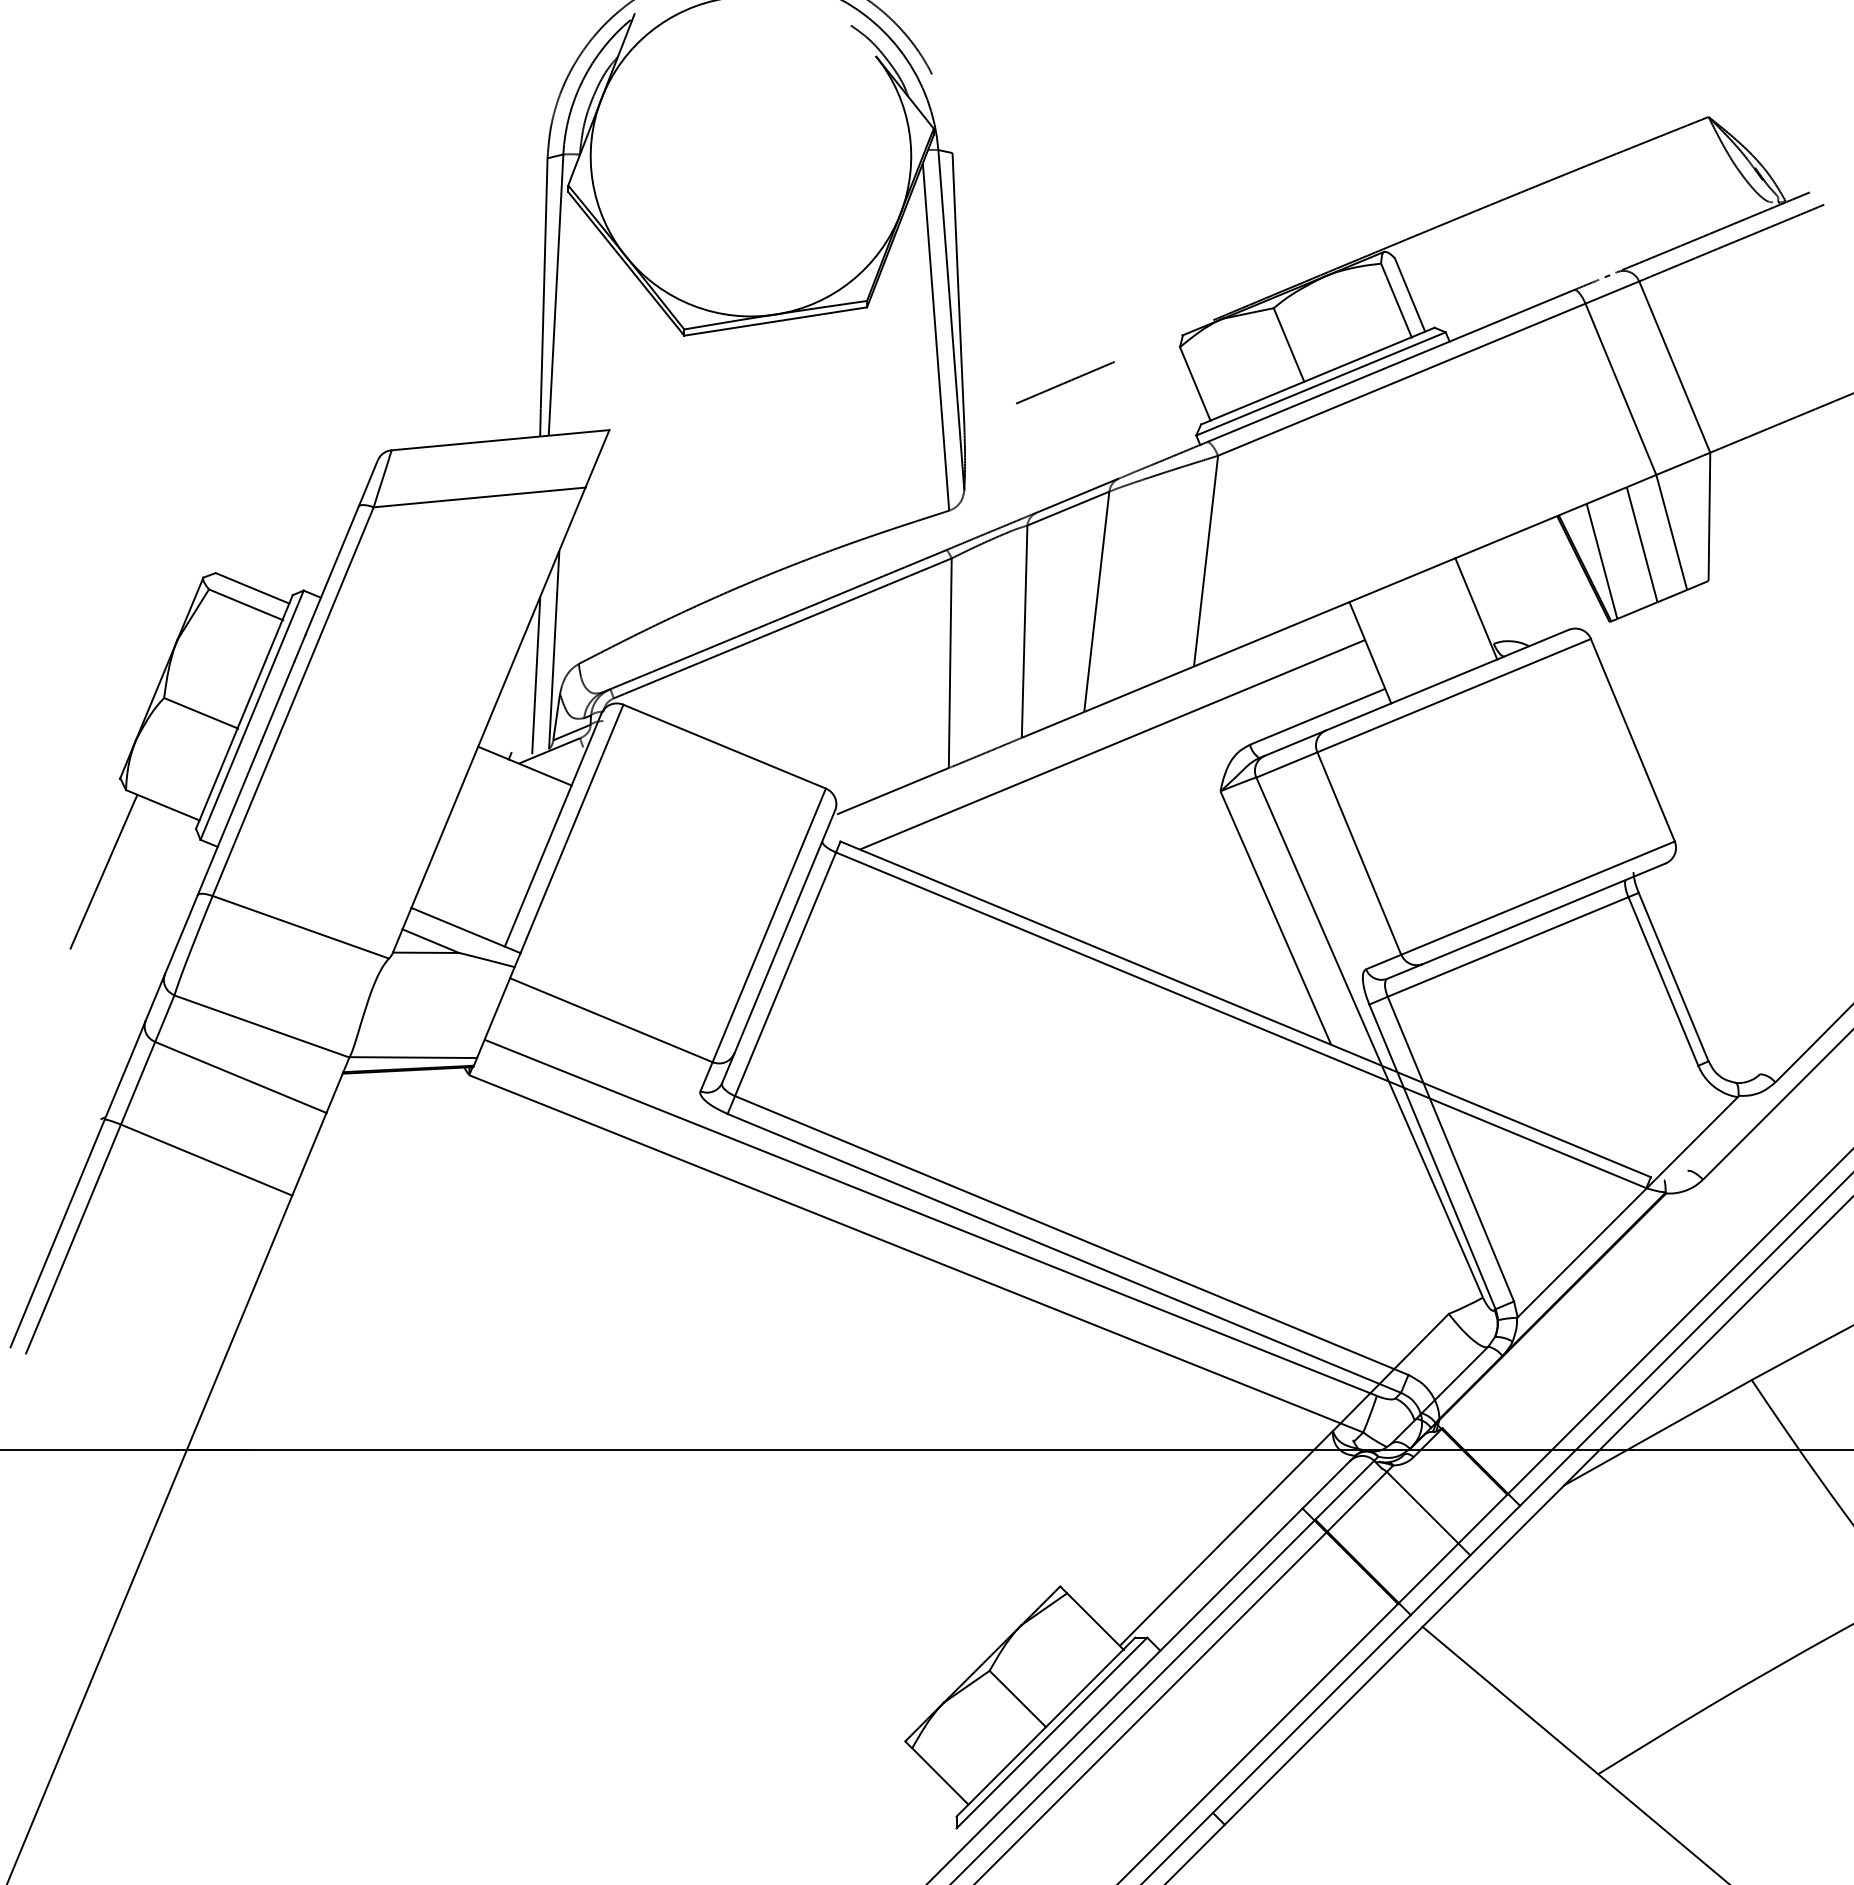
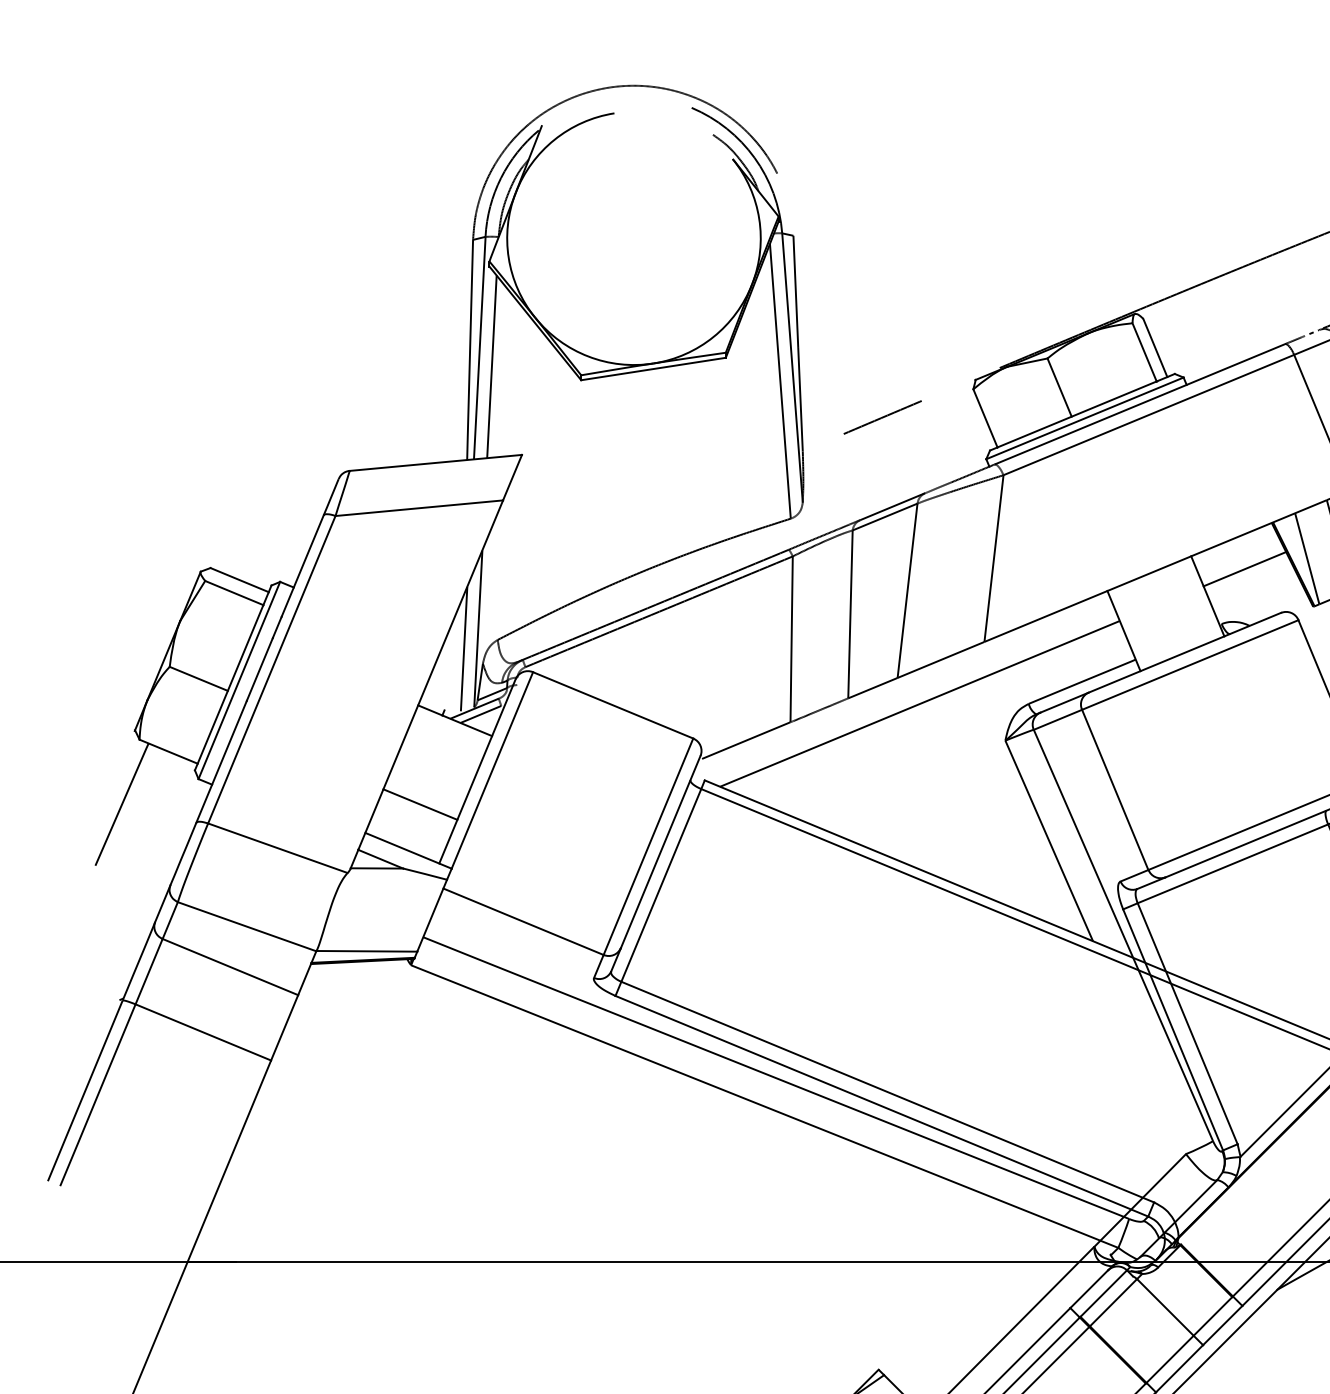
line: (571, 318) -> (492, 366), added
line: (1523, 574) -> (1245, 569), added
line: (557, 758) -> (480, 714), added
line: (480, 871) -> (420, 804), added

